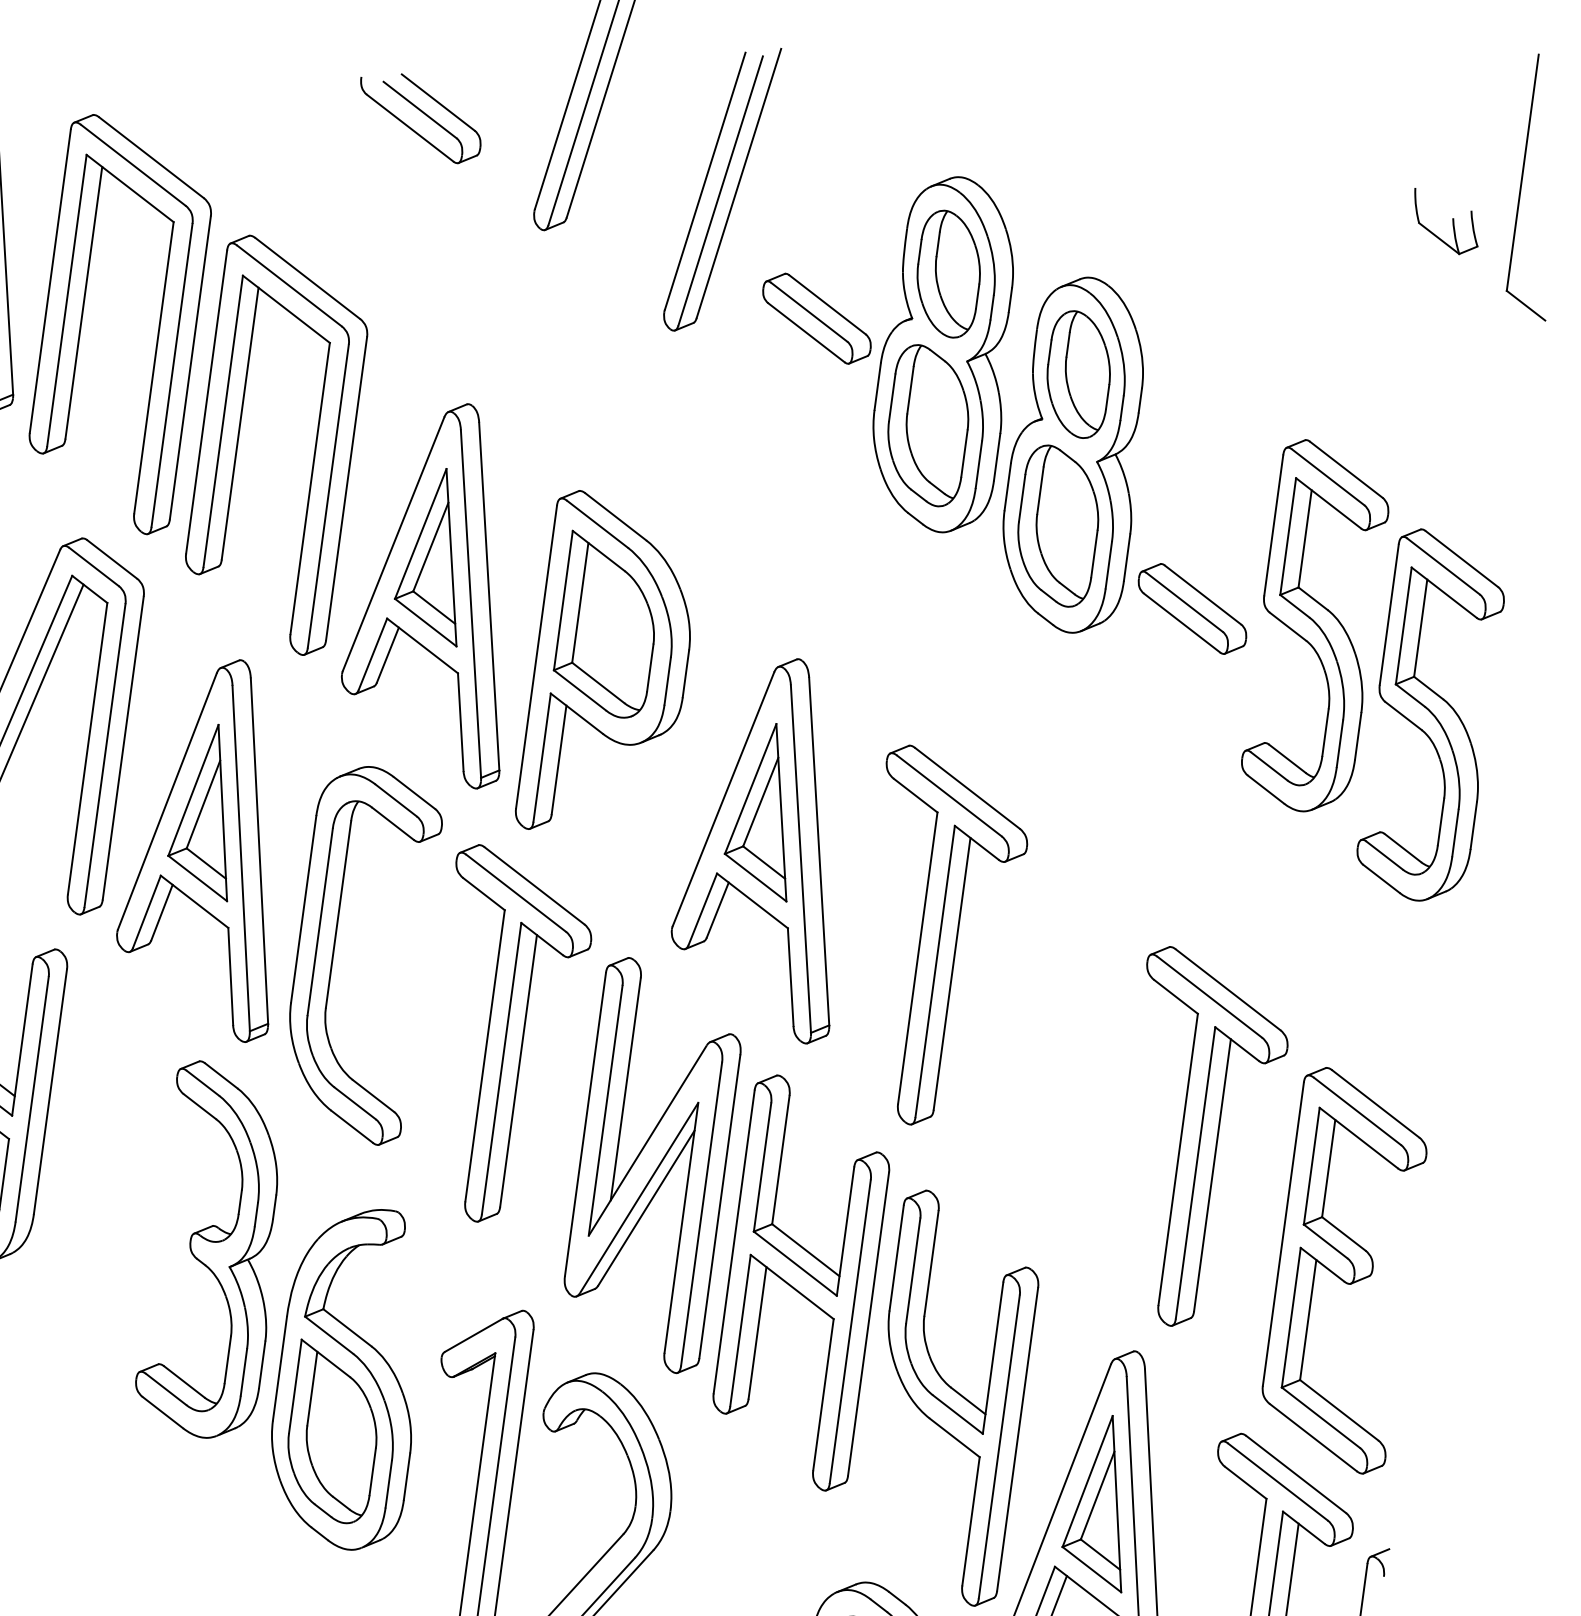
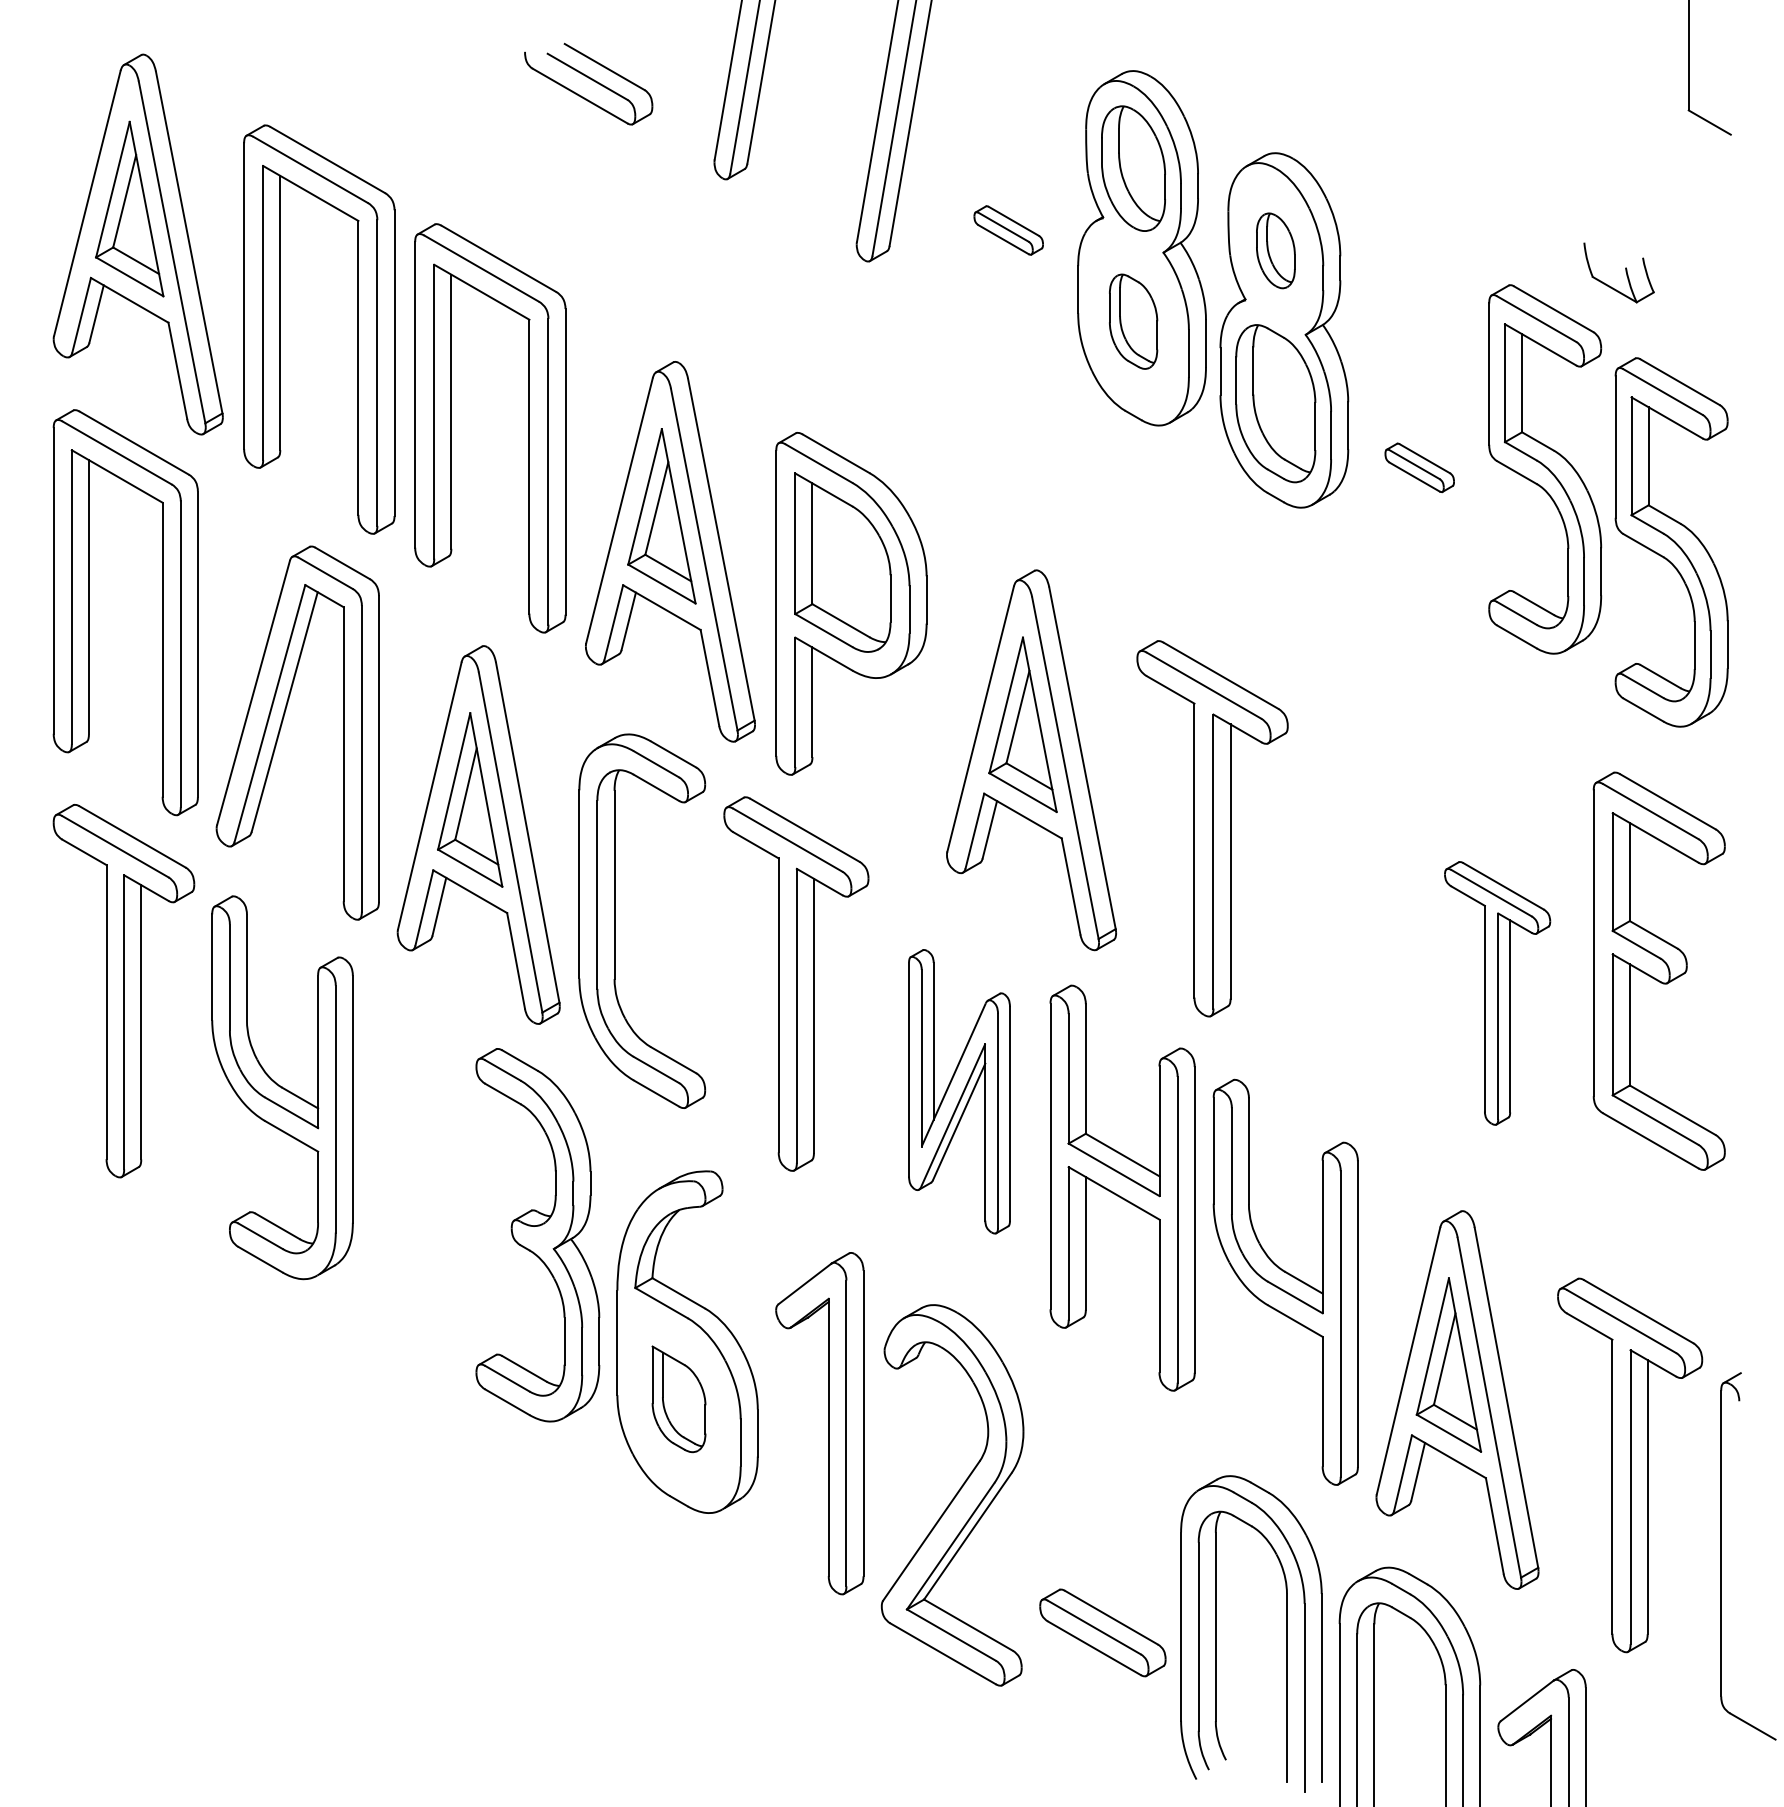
part: (1452, 222) -> (1625, 272), moved
part: (816, 318) -> (1008, 230), size x0.6
part: (1078, 374) -> (1275, 250), size x0.6
part: (928, 425) -> (1133, 321), size x0.6
part: (1192, 608) -> (1419, 467), size x0.6
part: (1198, 1140) -> (1497, 993), size x0.7
part: (652, 1165) -> (959, 1091), size x0.7
part: (1343, 1269) -> (1658, 970), moved
part: (332, 1432) -> (678, 1399), size x0.6

